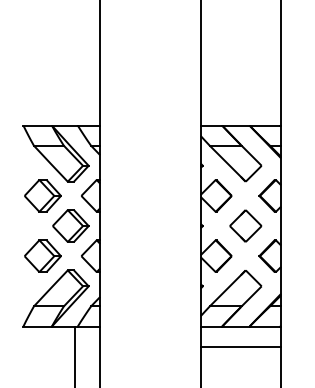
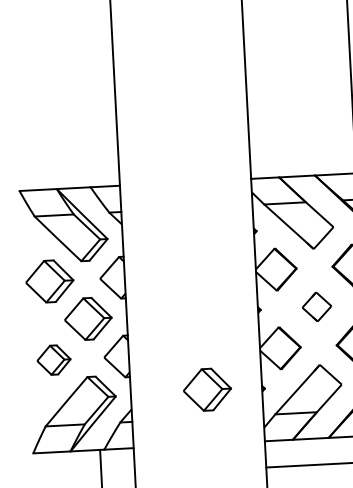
part: (245, 225) -> (316, 306), size x0.7
part: (42, 255) -> (53, 359), size x0.7
part: (158, 284) -> (206, 389), added

